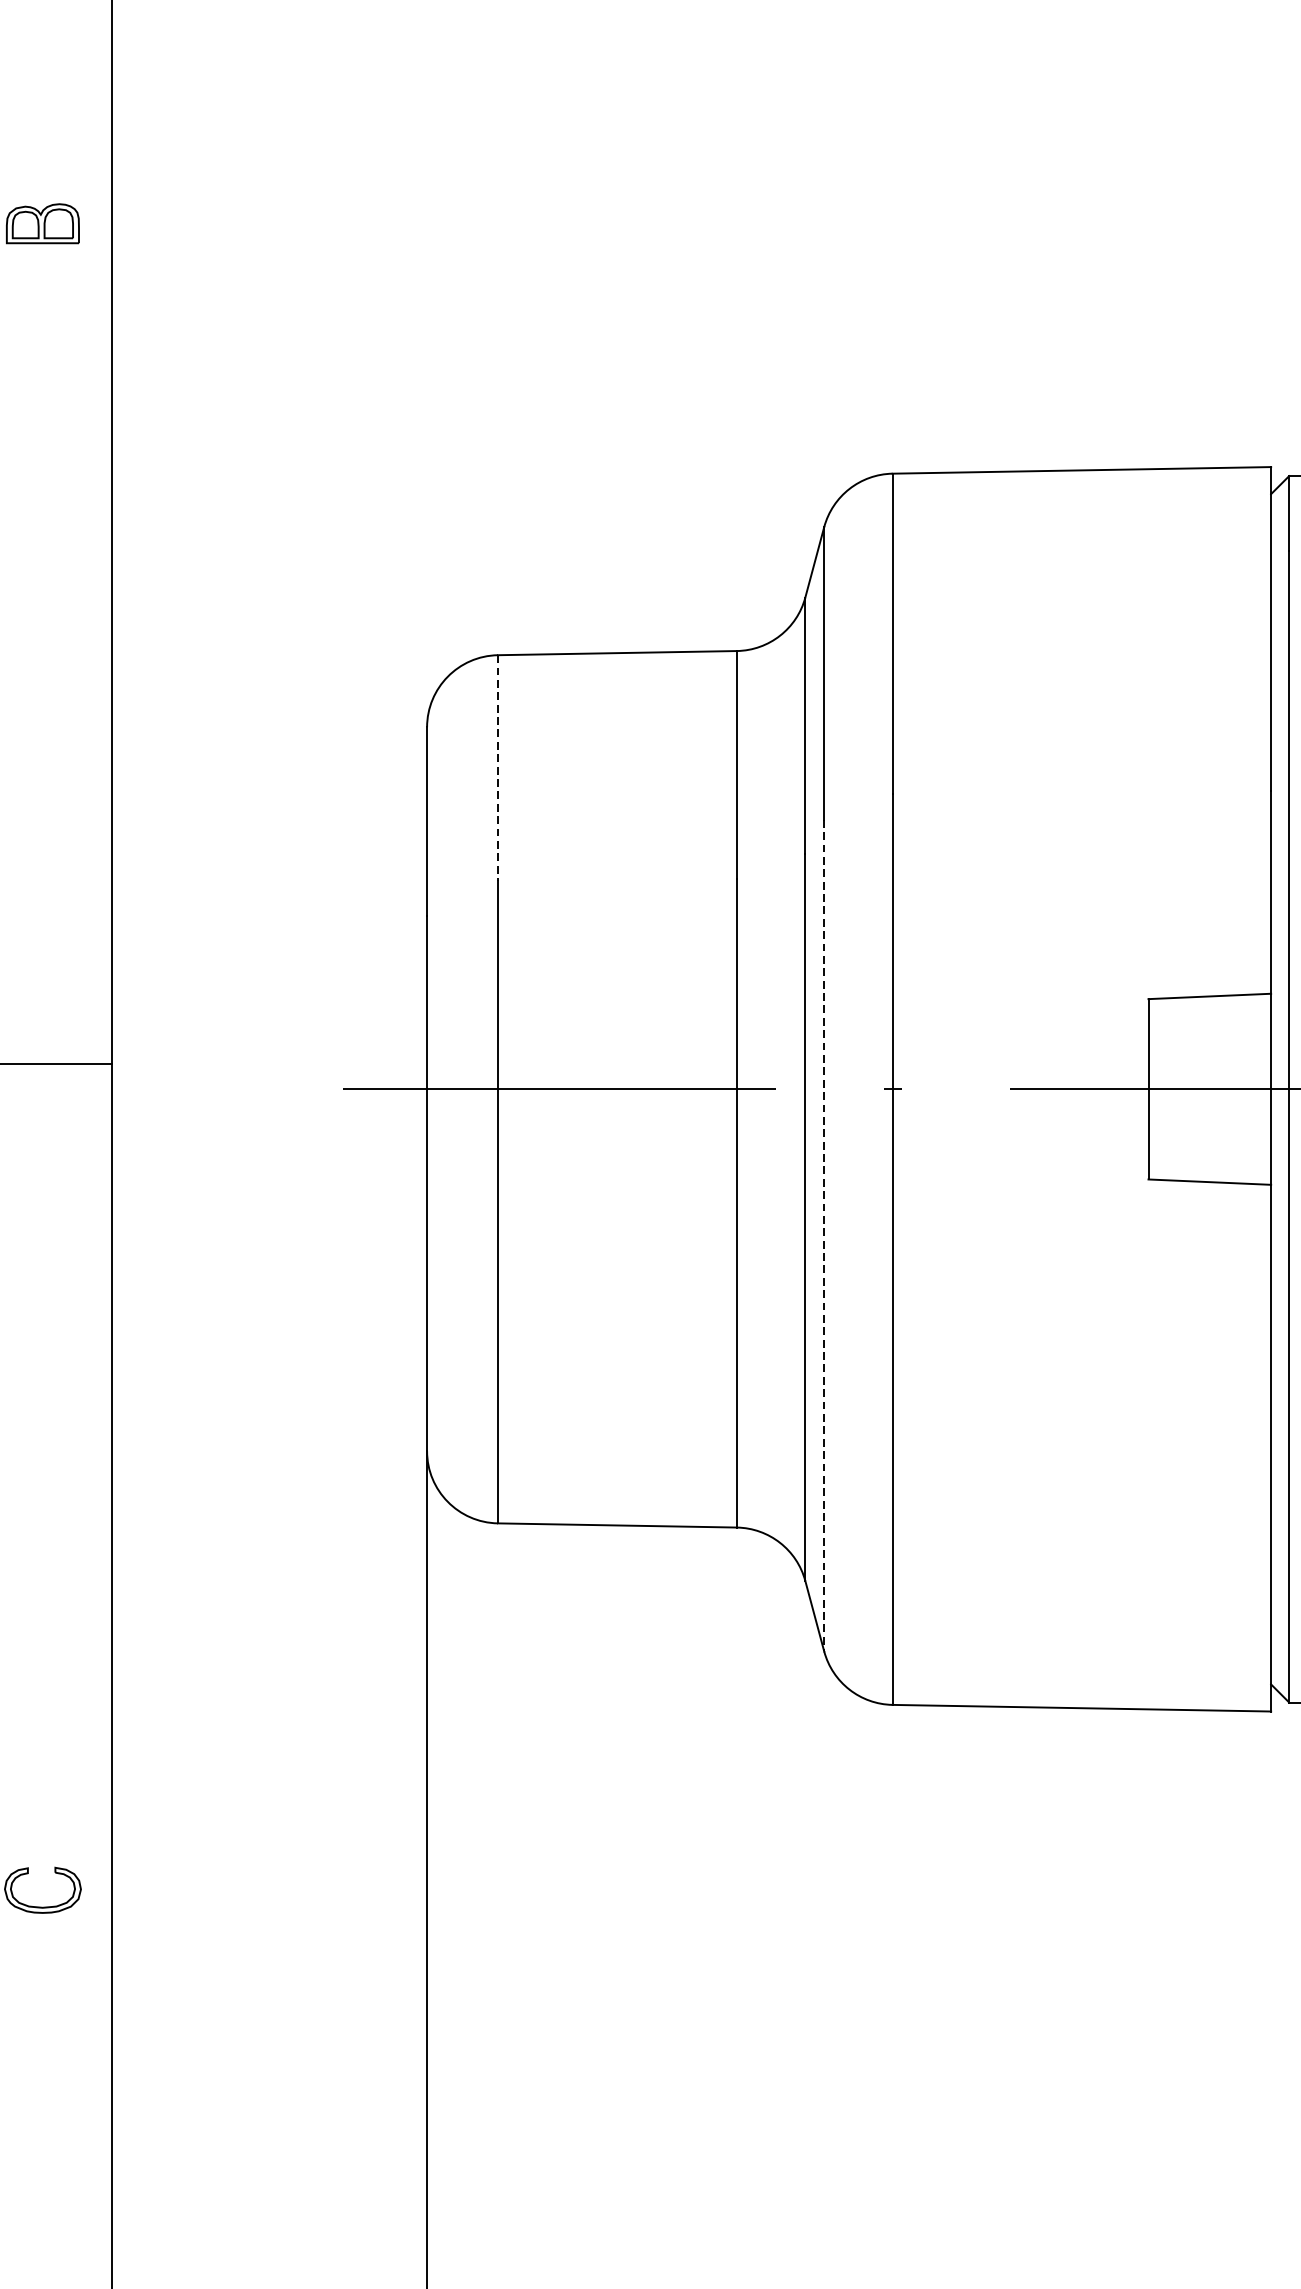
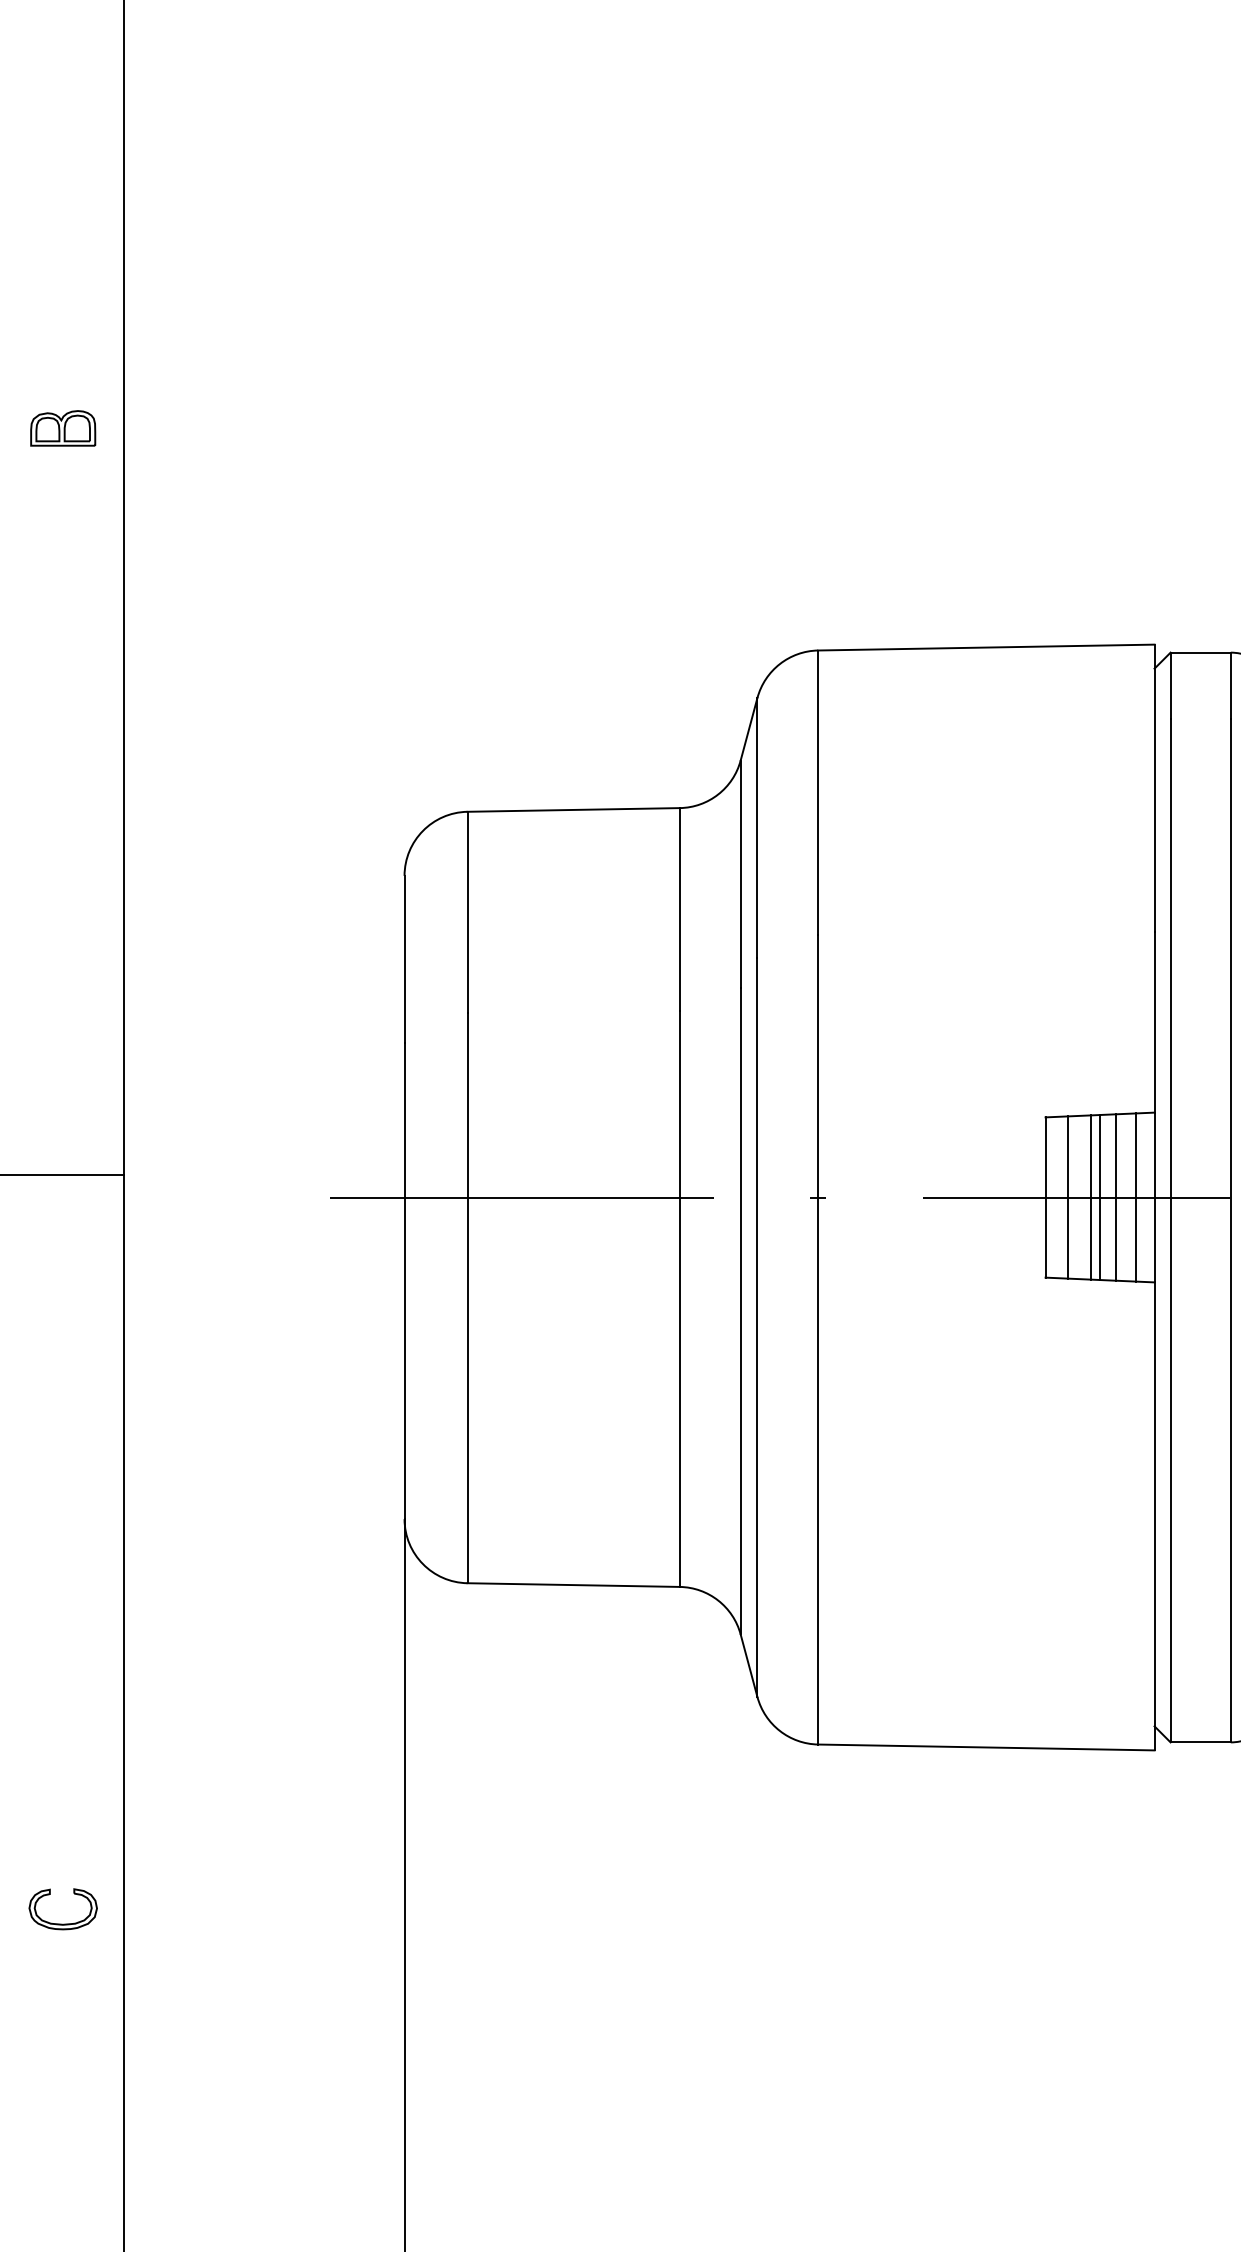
line: (497, 768) -> (467, 912), dashed -> solid
line: (1174, 1089) -> (1068, 1197), added
line: (1200, 1089) -> (1091, 1197), added
line: (1210, 1089) -> (1100, 1197), added
line: (1228, 1089) -> (1116, 1197), added
line: (1249, 1089) -> (1135, 1197), added
line: (824, 1236) -> (757, 1328), dashed -> solid

